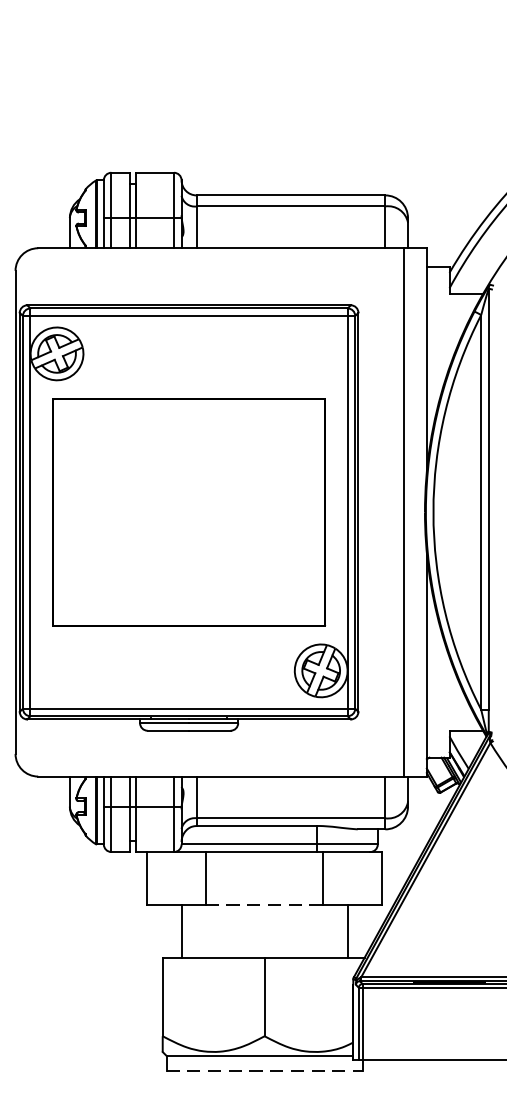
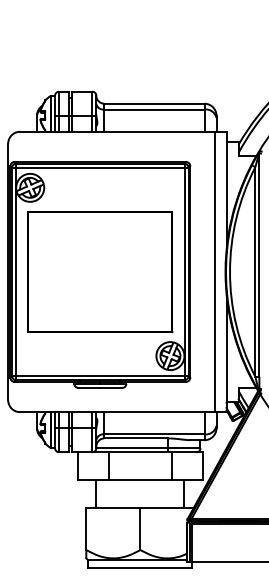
line: (264, 905) -> (140, 480), dashed -> solid
line: (264, 1071) -> (140, 568), dashed -> solid

